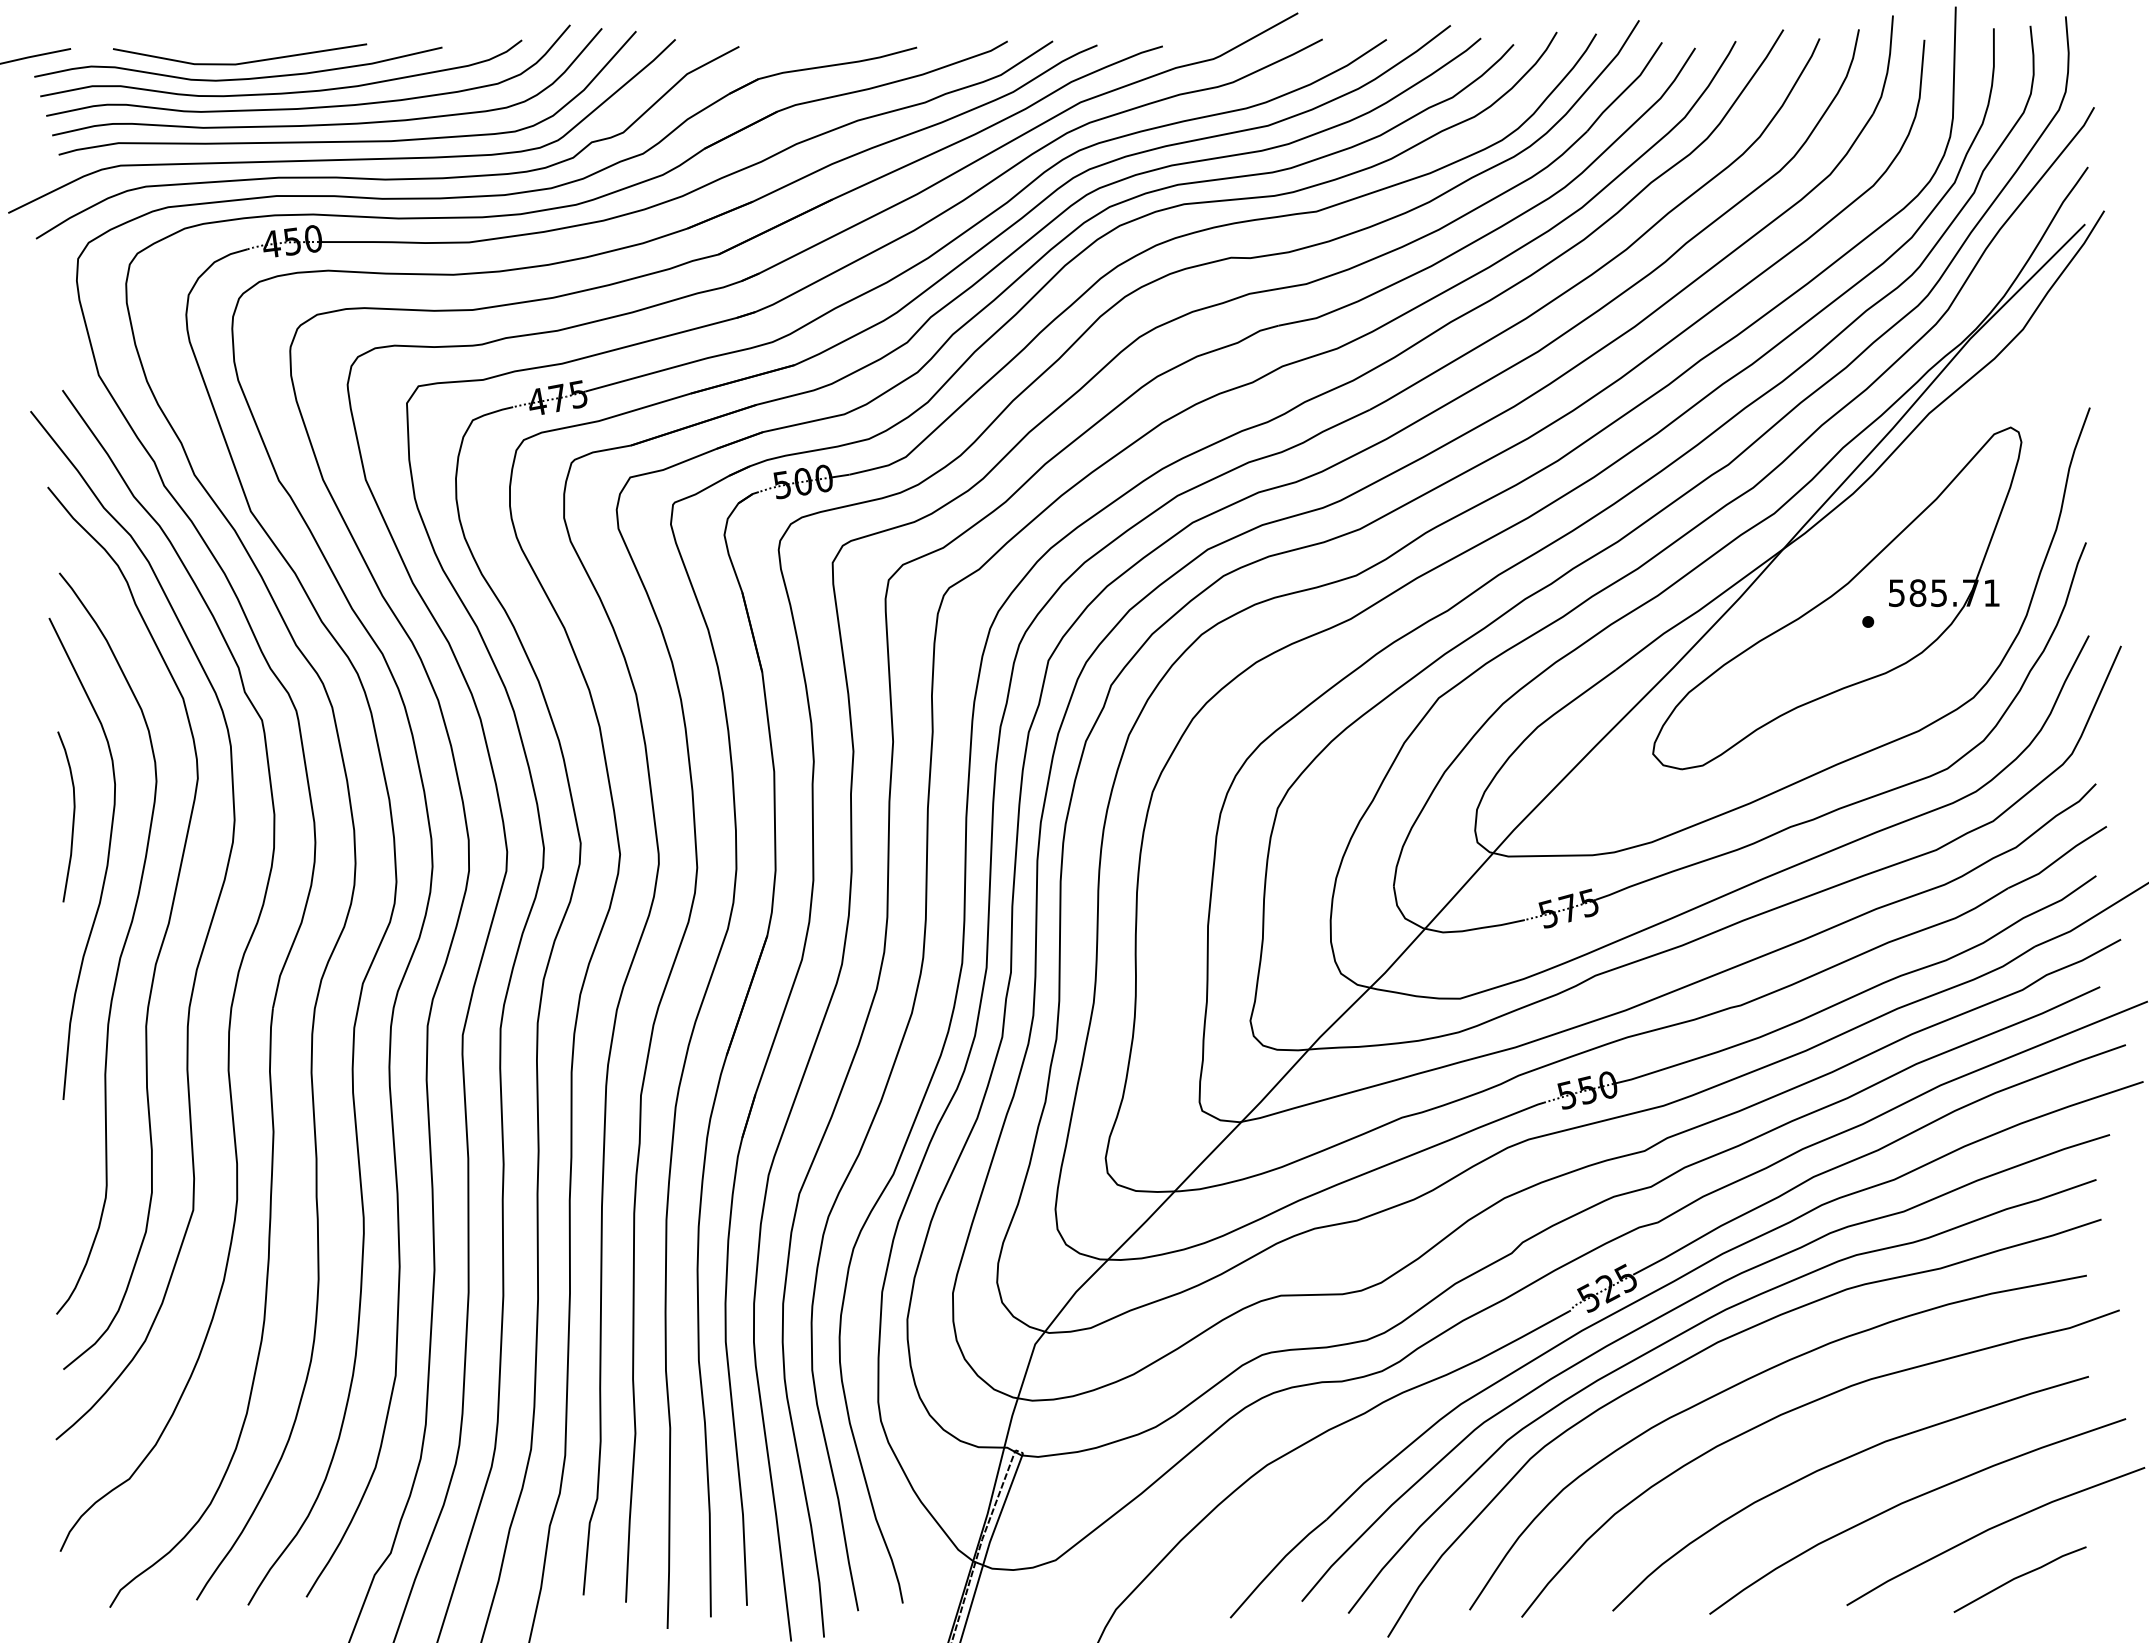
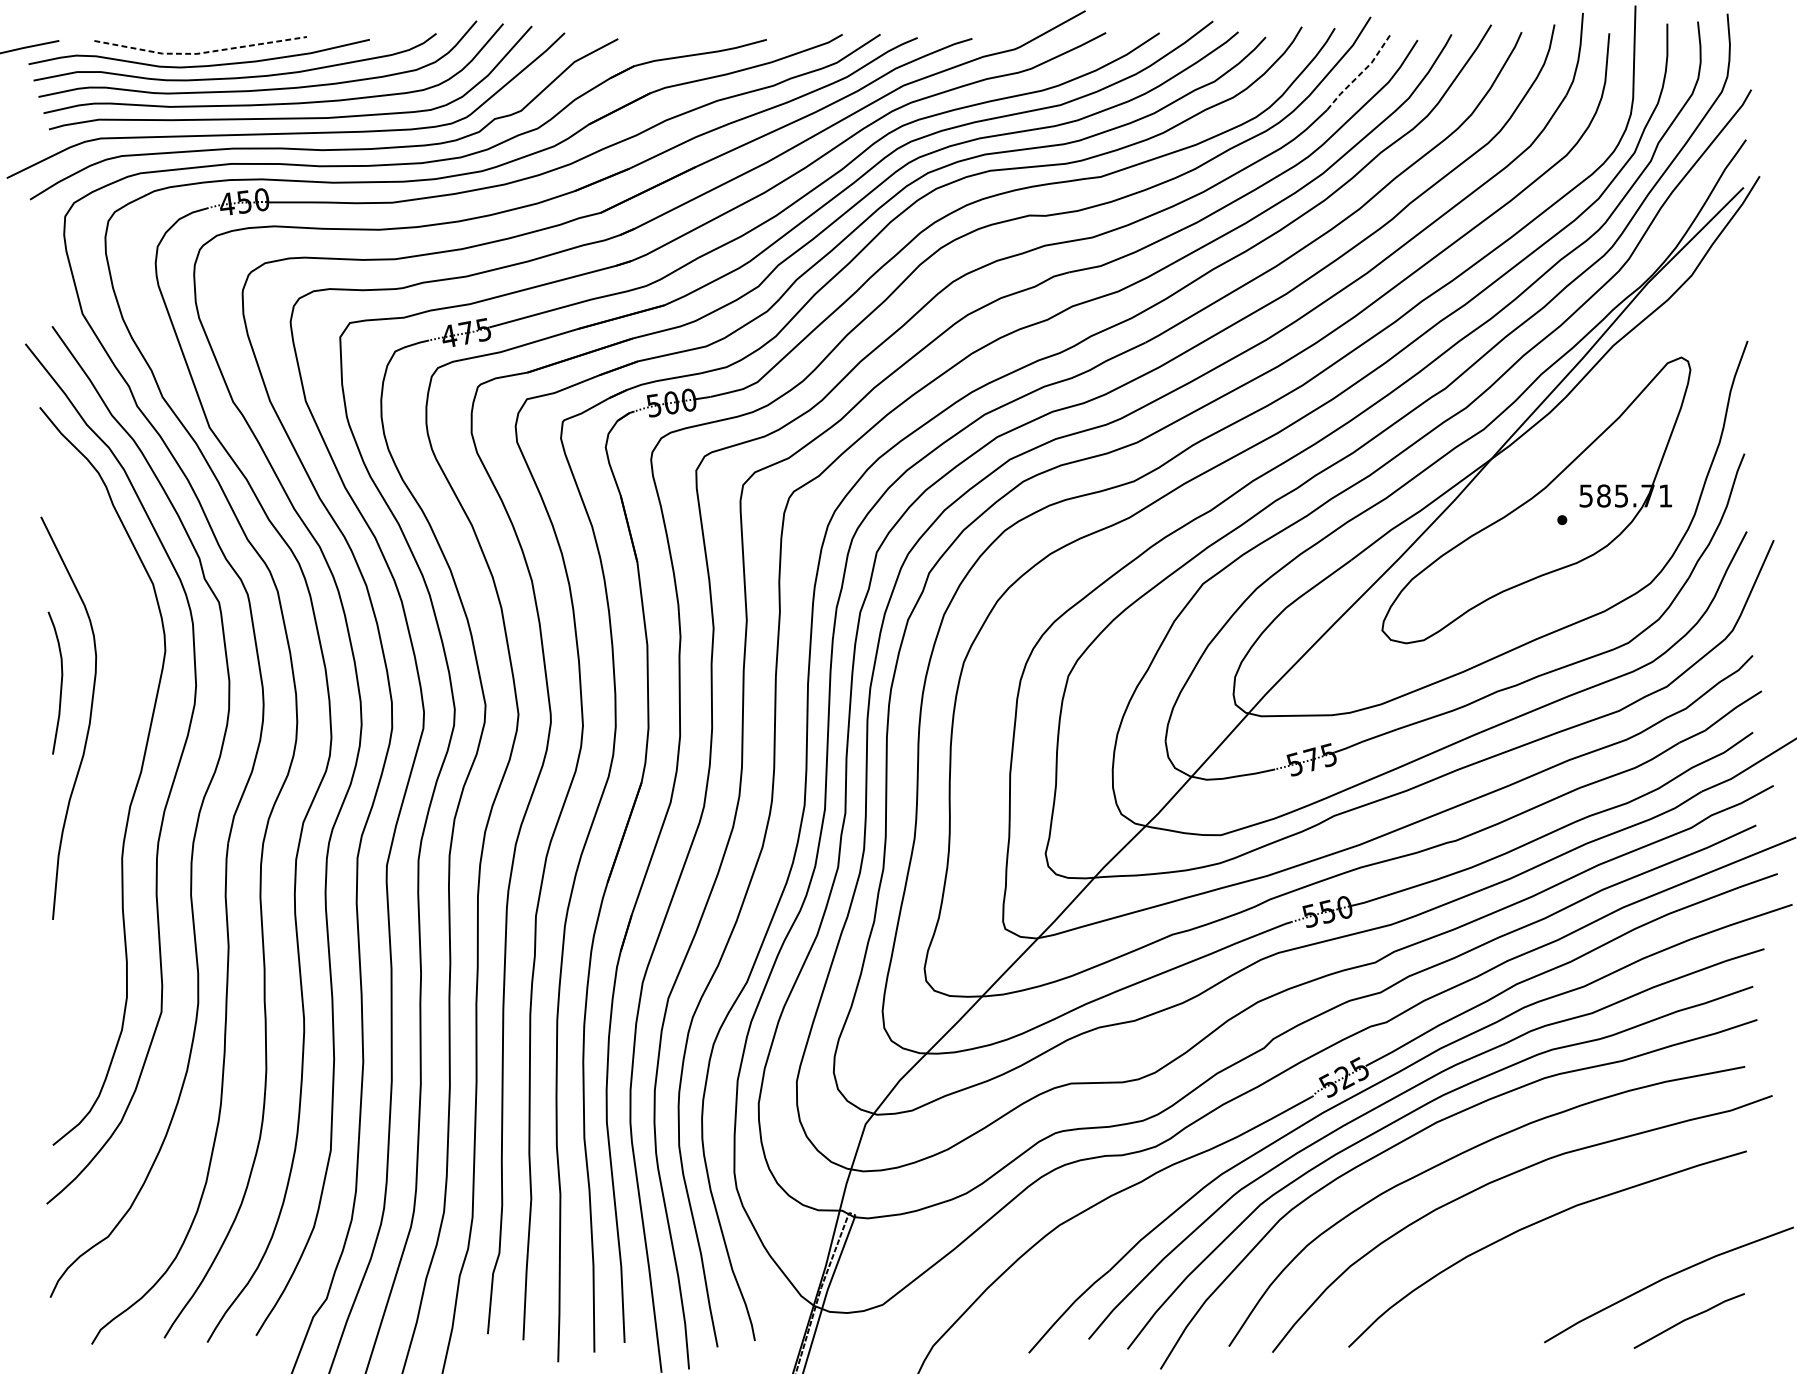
line: (239, 63) -> (200, 53), solid -> dashed
line: (1626, 88) -> (1360, 73), solid -> dashed
curve: (122, 947) -> (102, 792), removed
curve: (1909, 1501) -> (1596, 1255), removed

